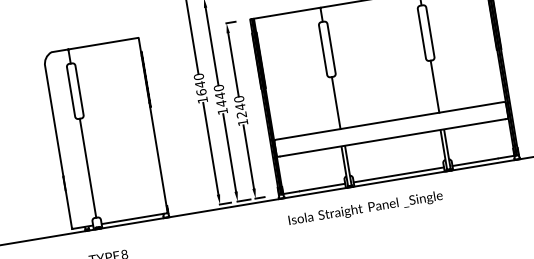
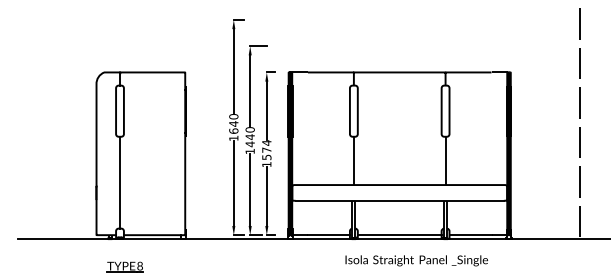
text: (240, 107) -> (266, 150), 1240 -> 1574
text: (365, 208) -> (416, 260), moved

